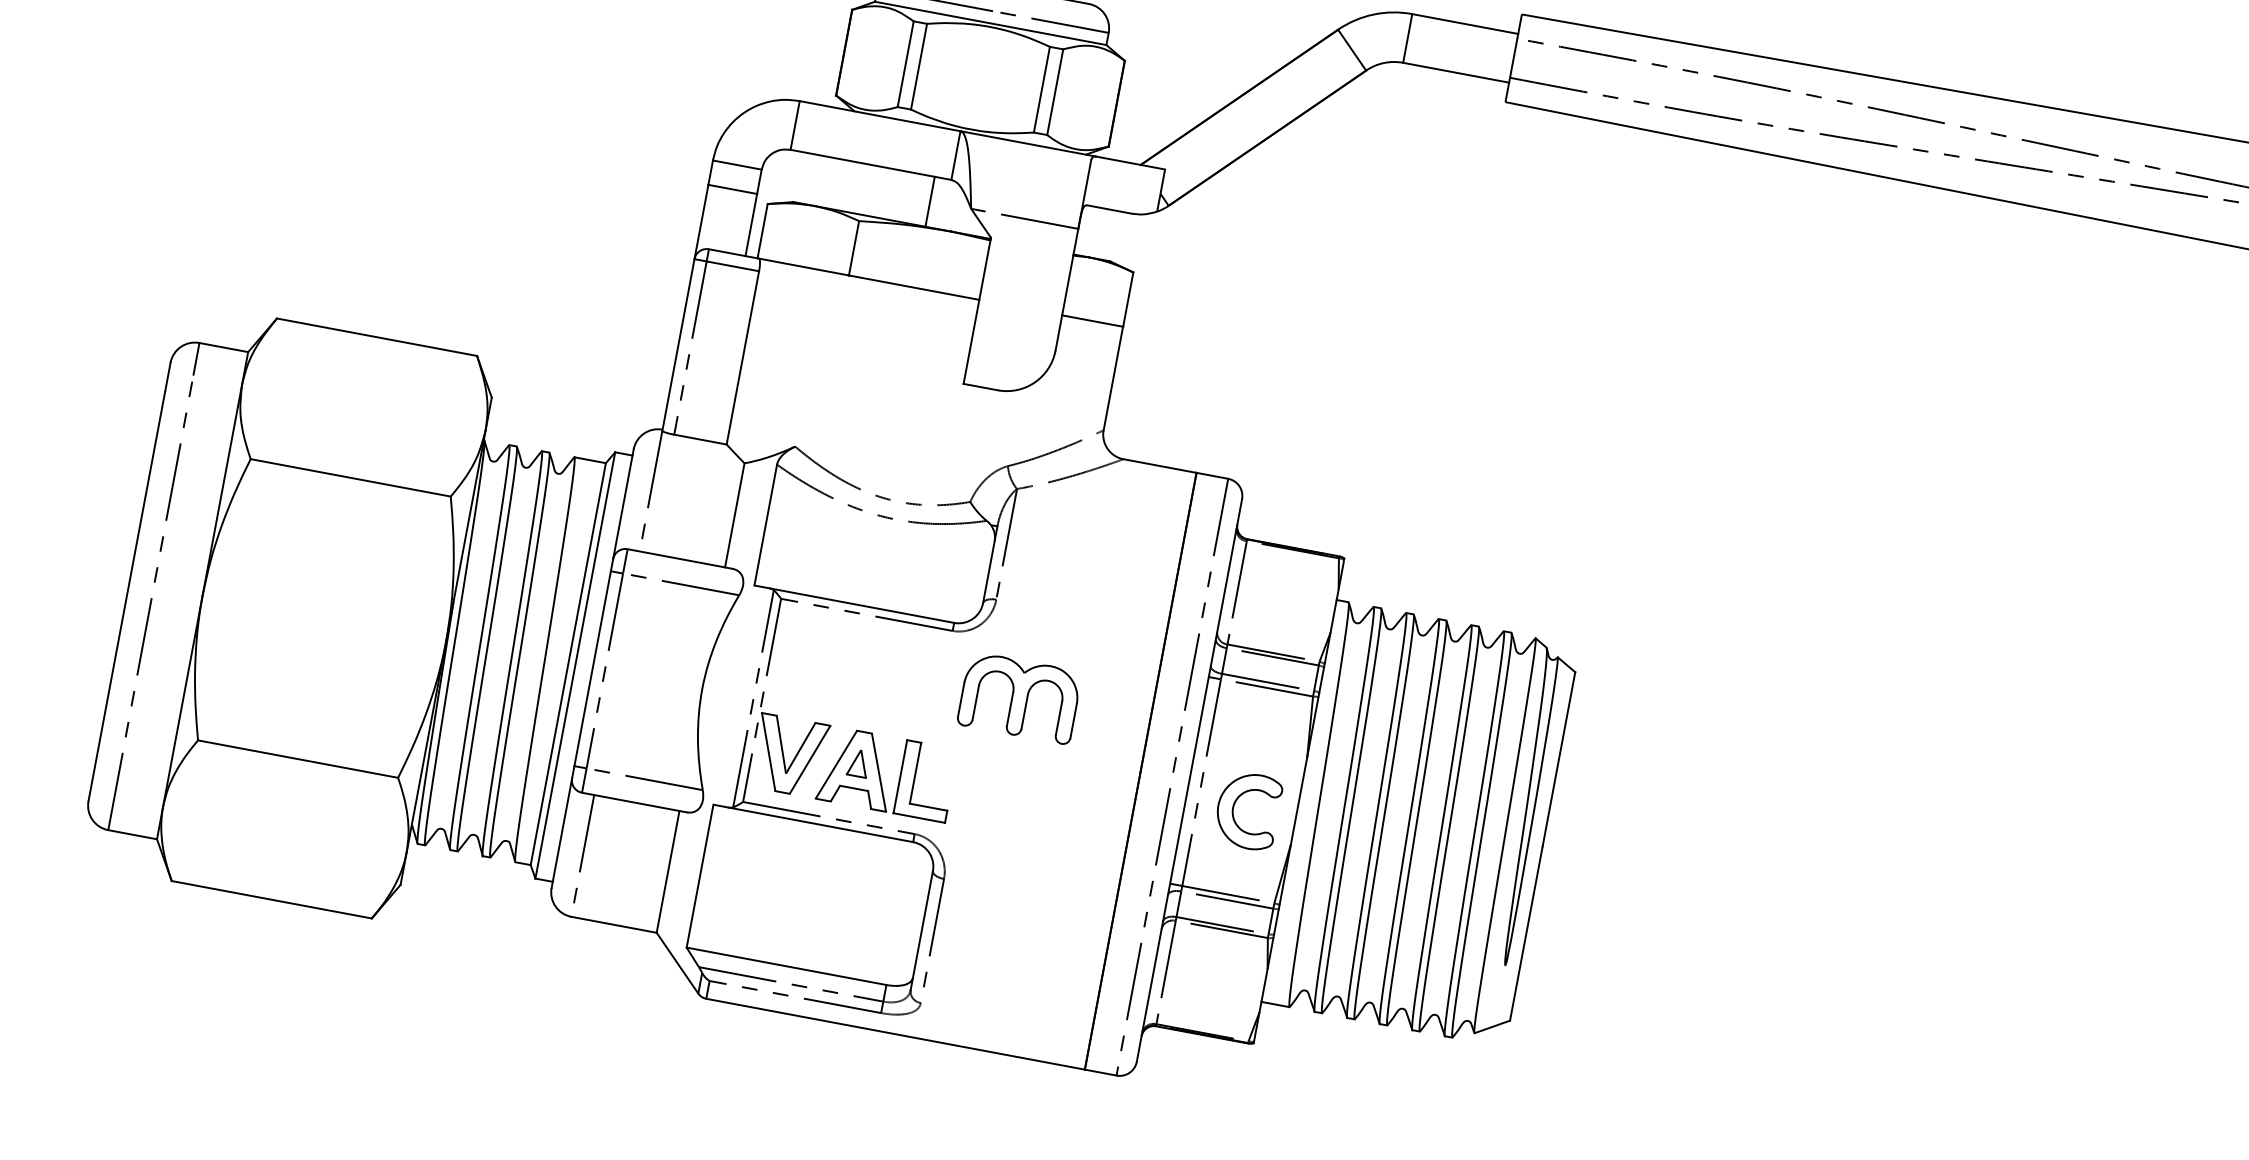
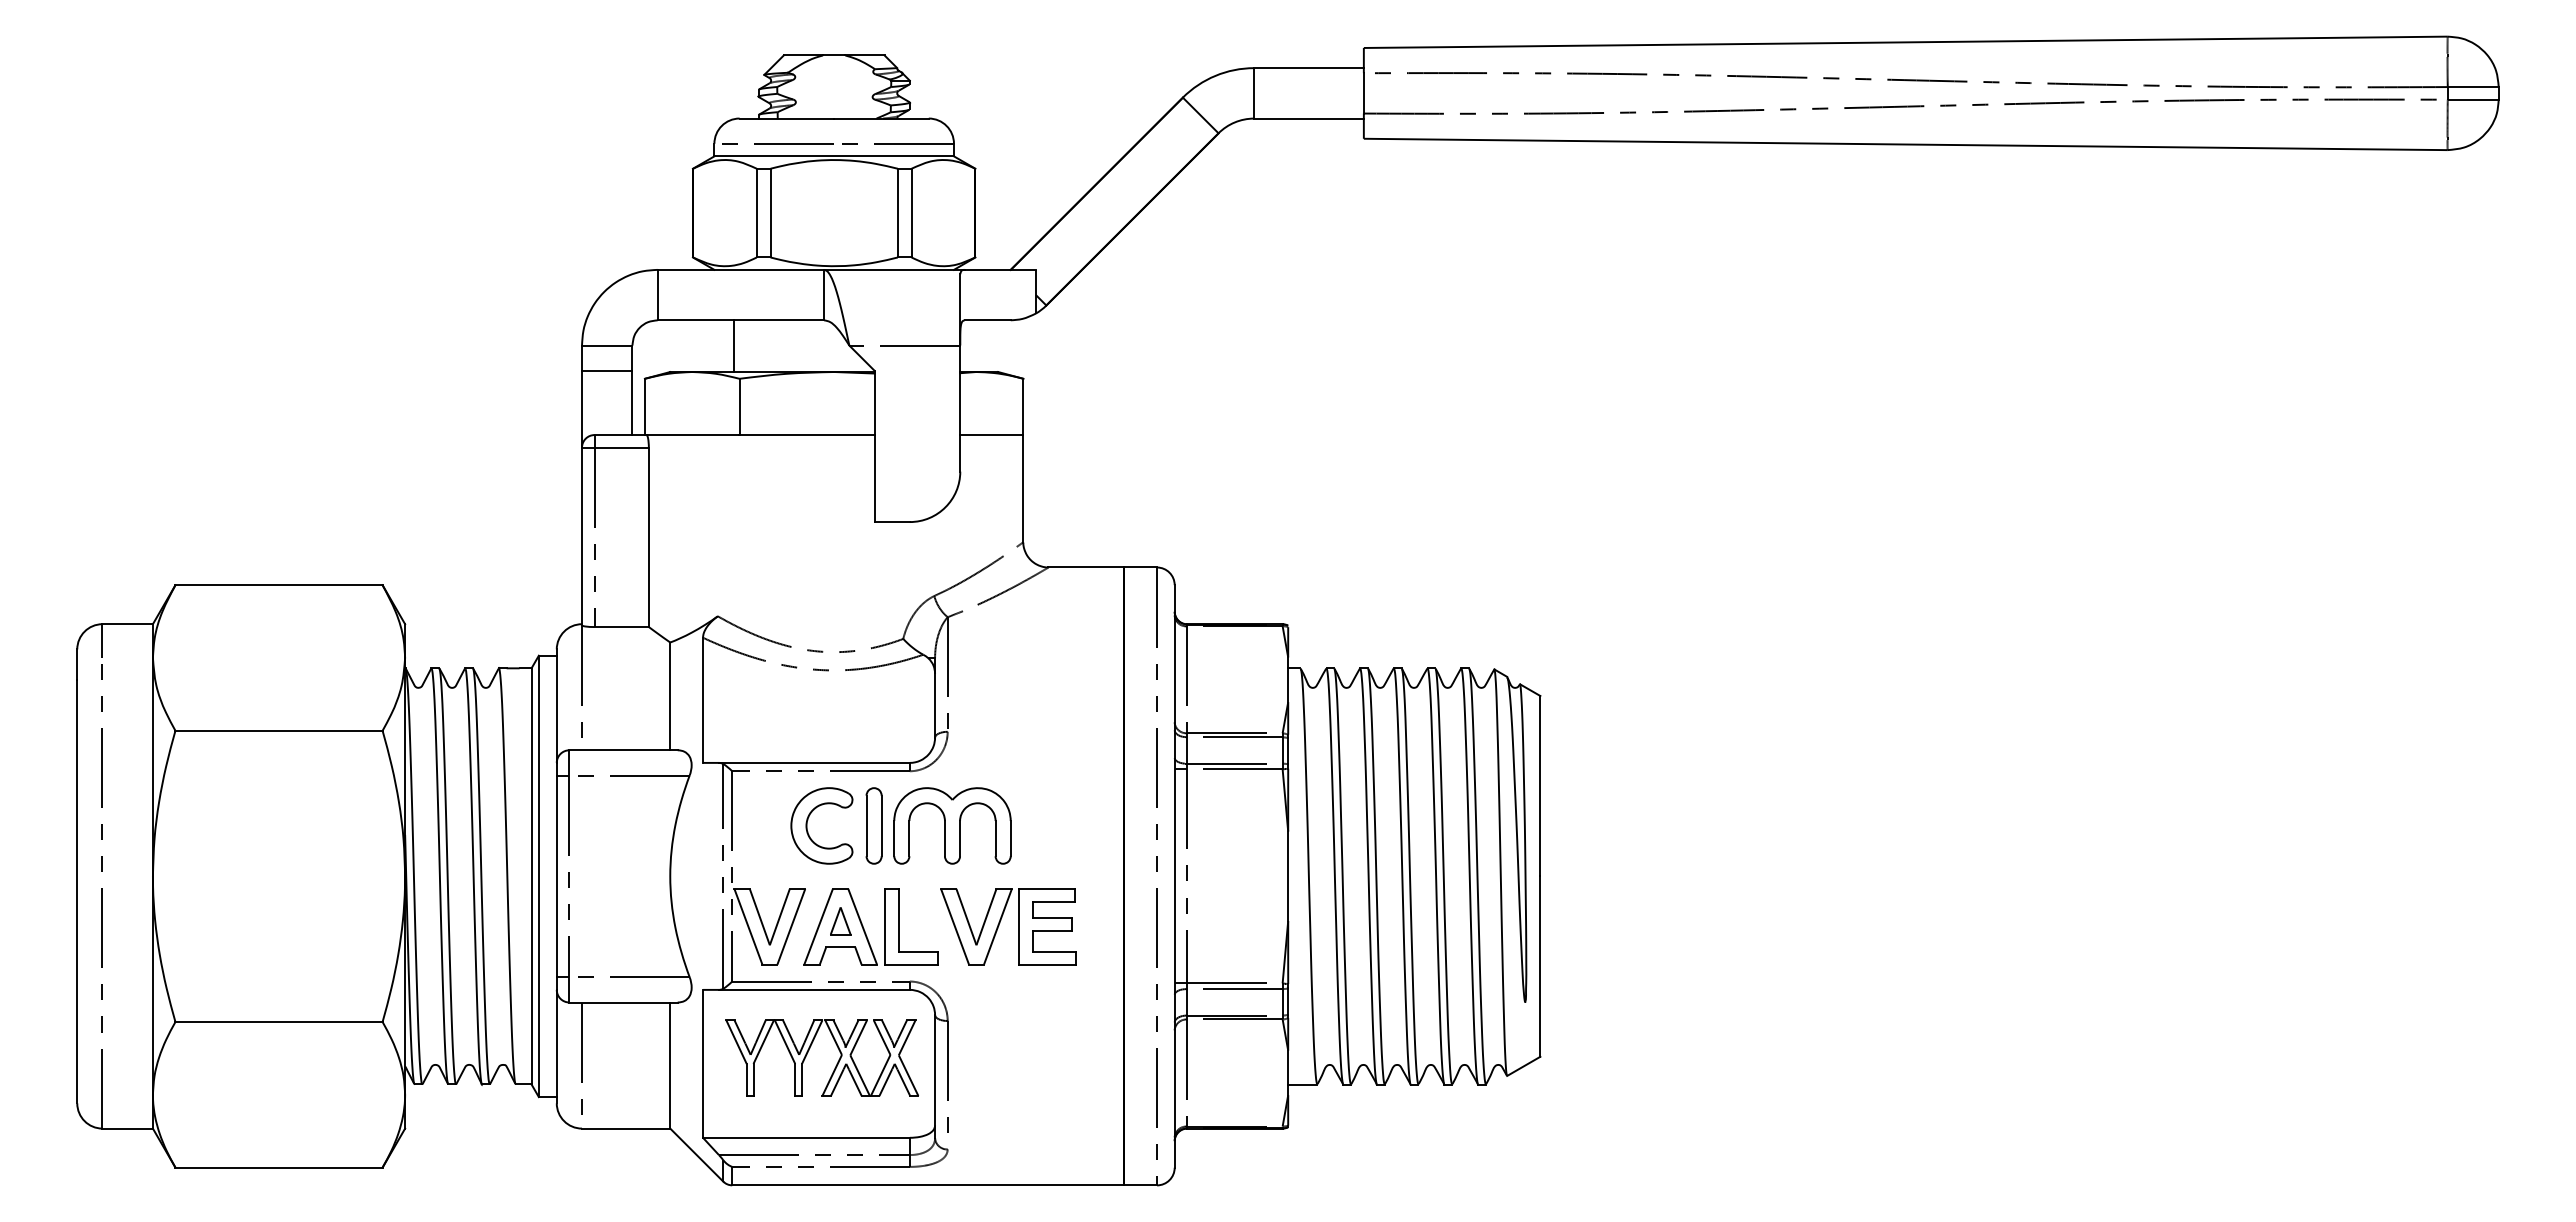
line: (929, 202) -> (733, 346), moved
part: (907, 676) -> (873, 825), added
part: (1019, 697) -> (952, 825), moved
part: (1012, 794) -> (1000, 923), added
part: (1235, 803) -> (808, 820), moved
part: (805, 882) -> (809, 1050), added

